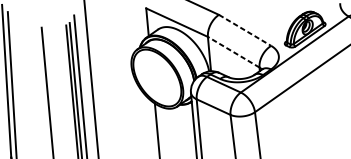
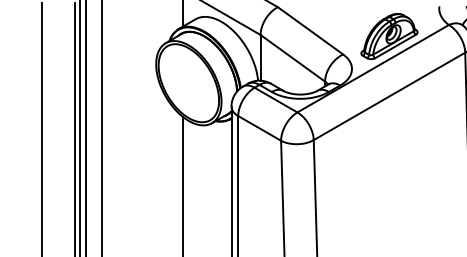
line: (245, 30) -> (310, 31), dashed -> solid
line: (233, 52) -> (292, 58), dashed -> solid

